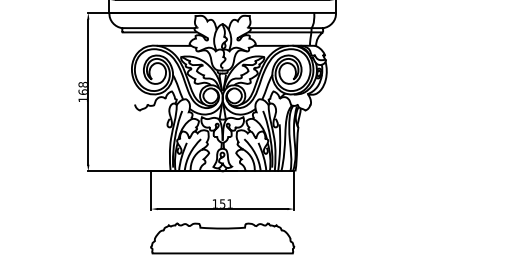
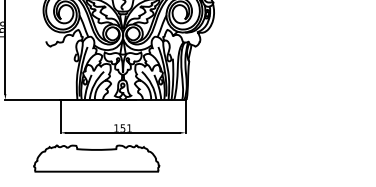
part: (222, 238) -> (96, 158), moved

